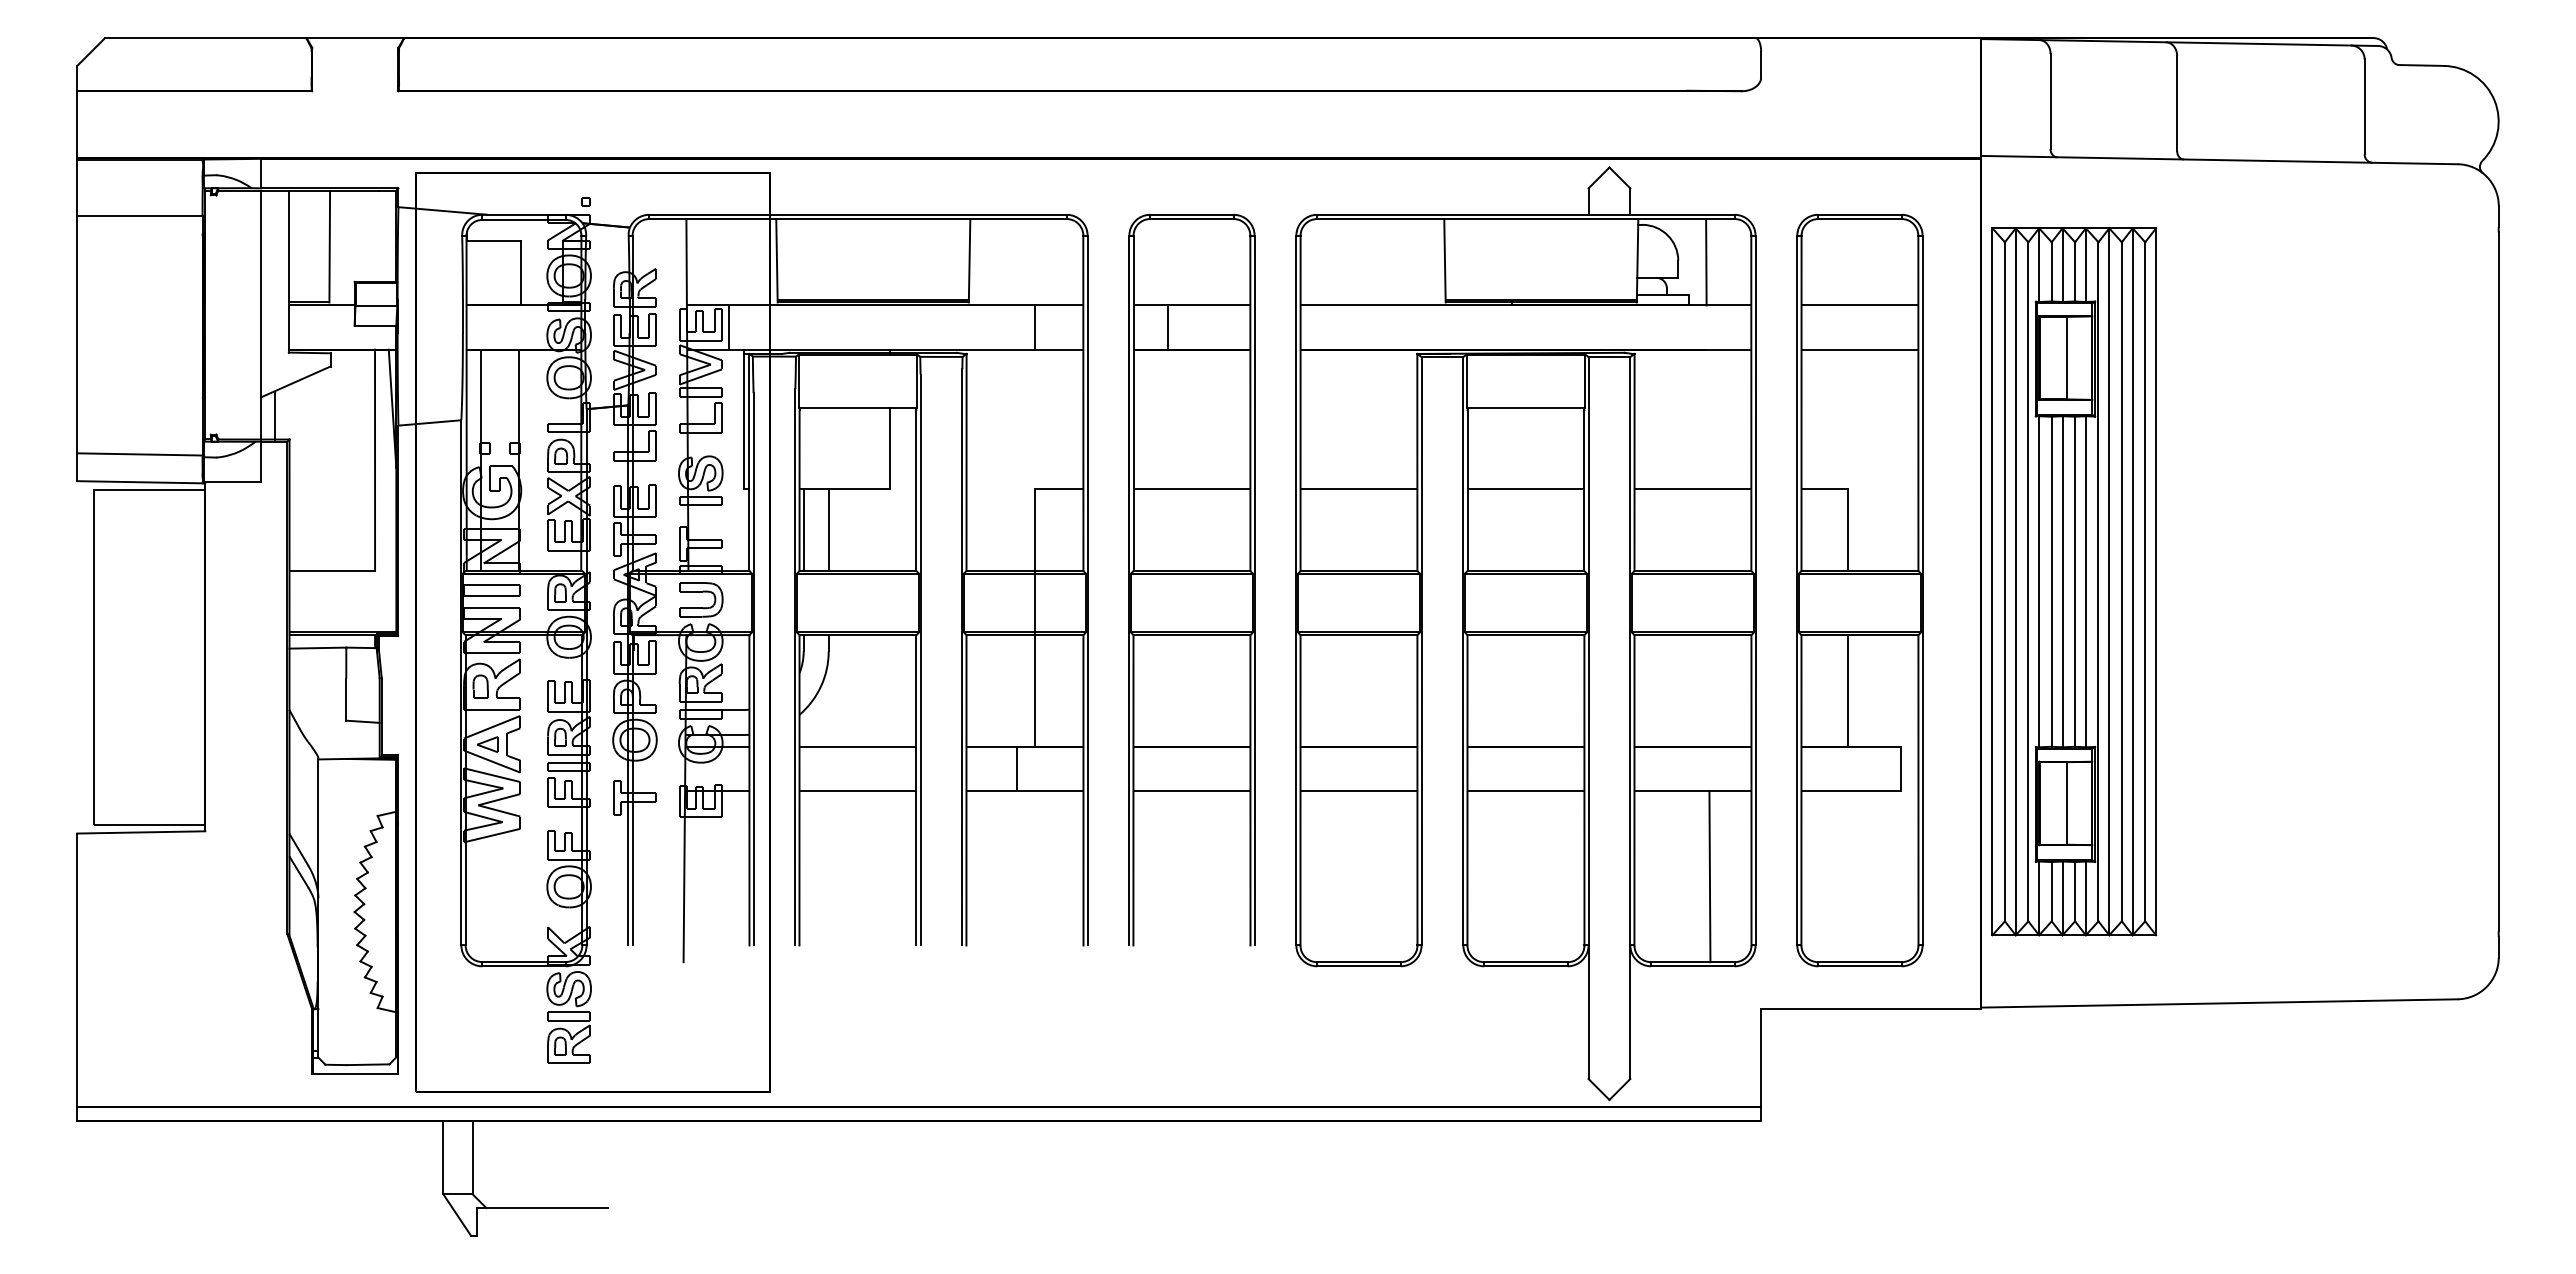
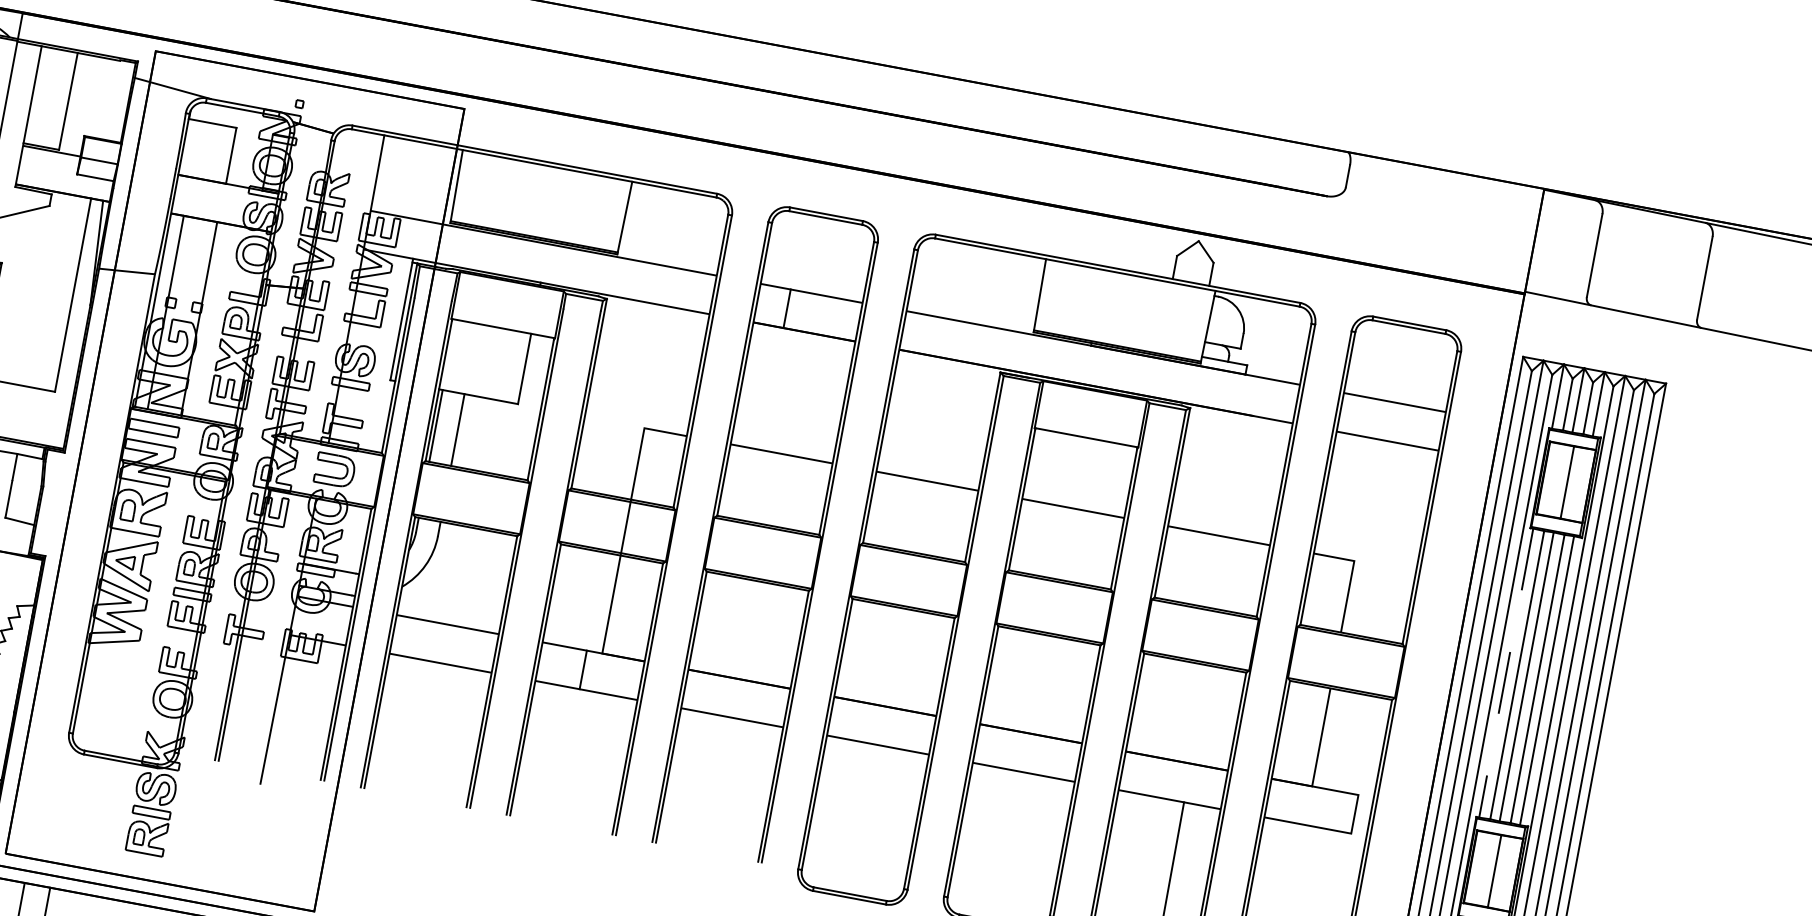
line: (1706, 262) -> (1267, 339), removed
line: (728, 327) -> (403, 236), removed
line: (1035, 327) -> (671, 287), removed
line: (2039, 581) -> (1506, 672), solid -> dashed

